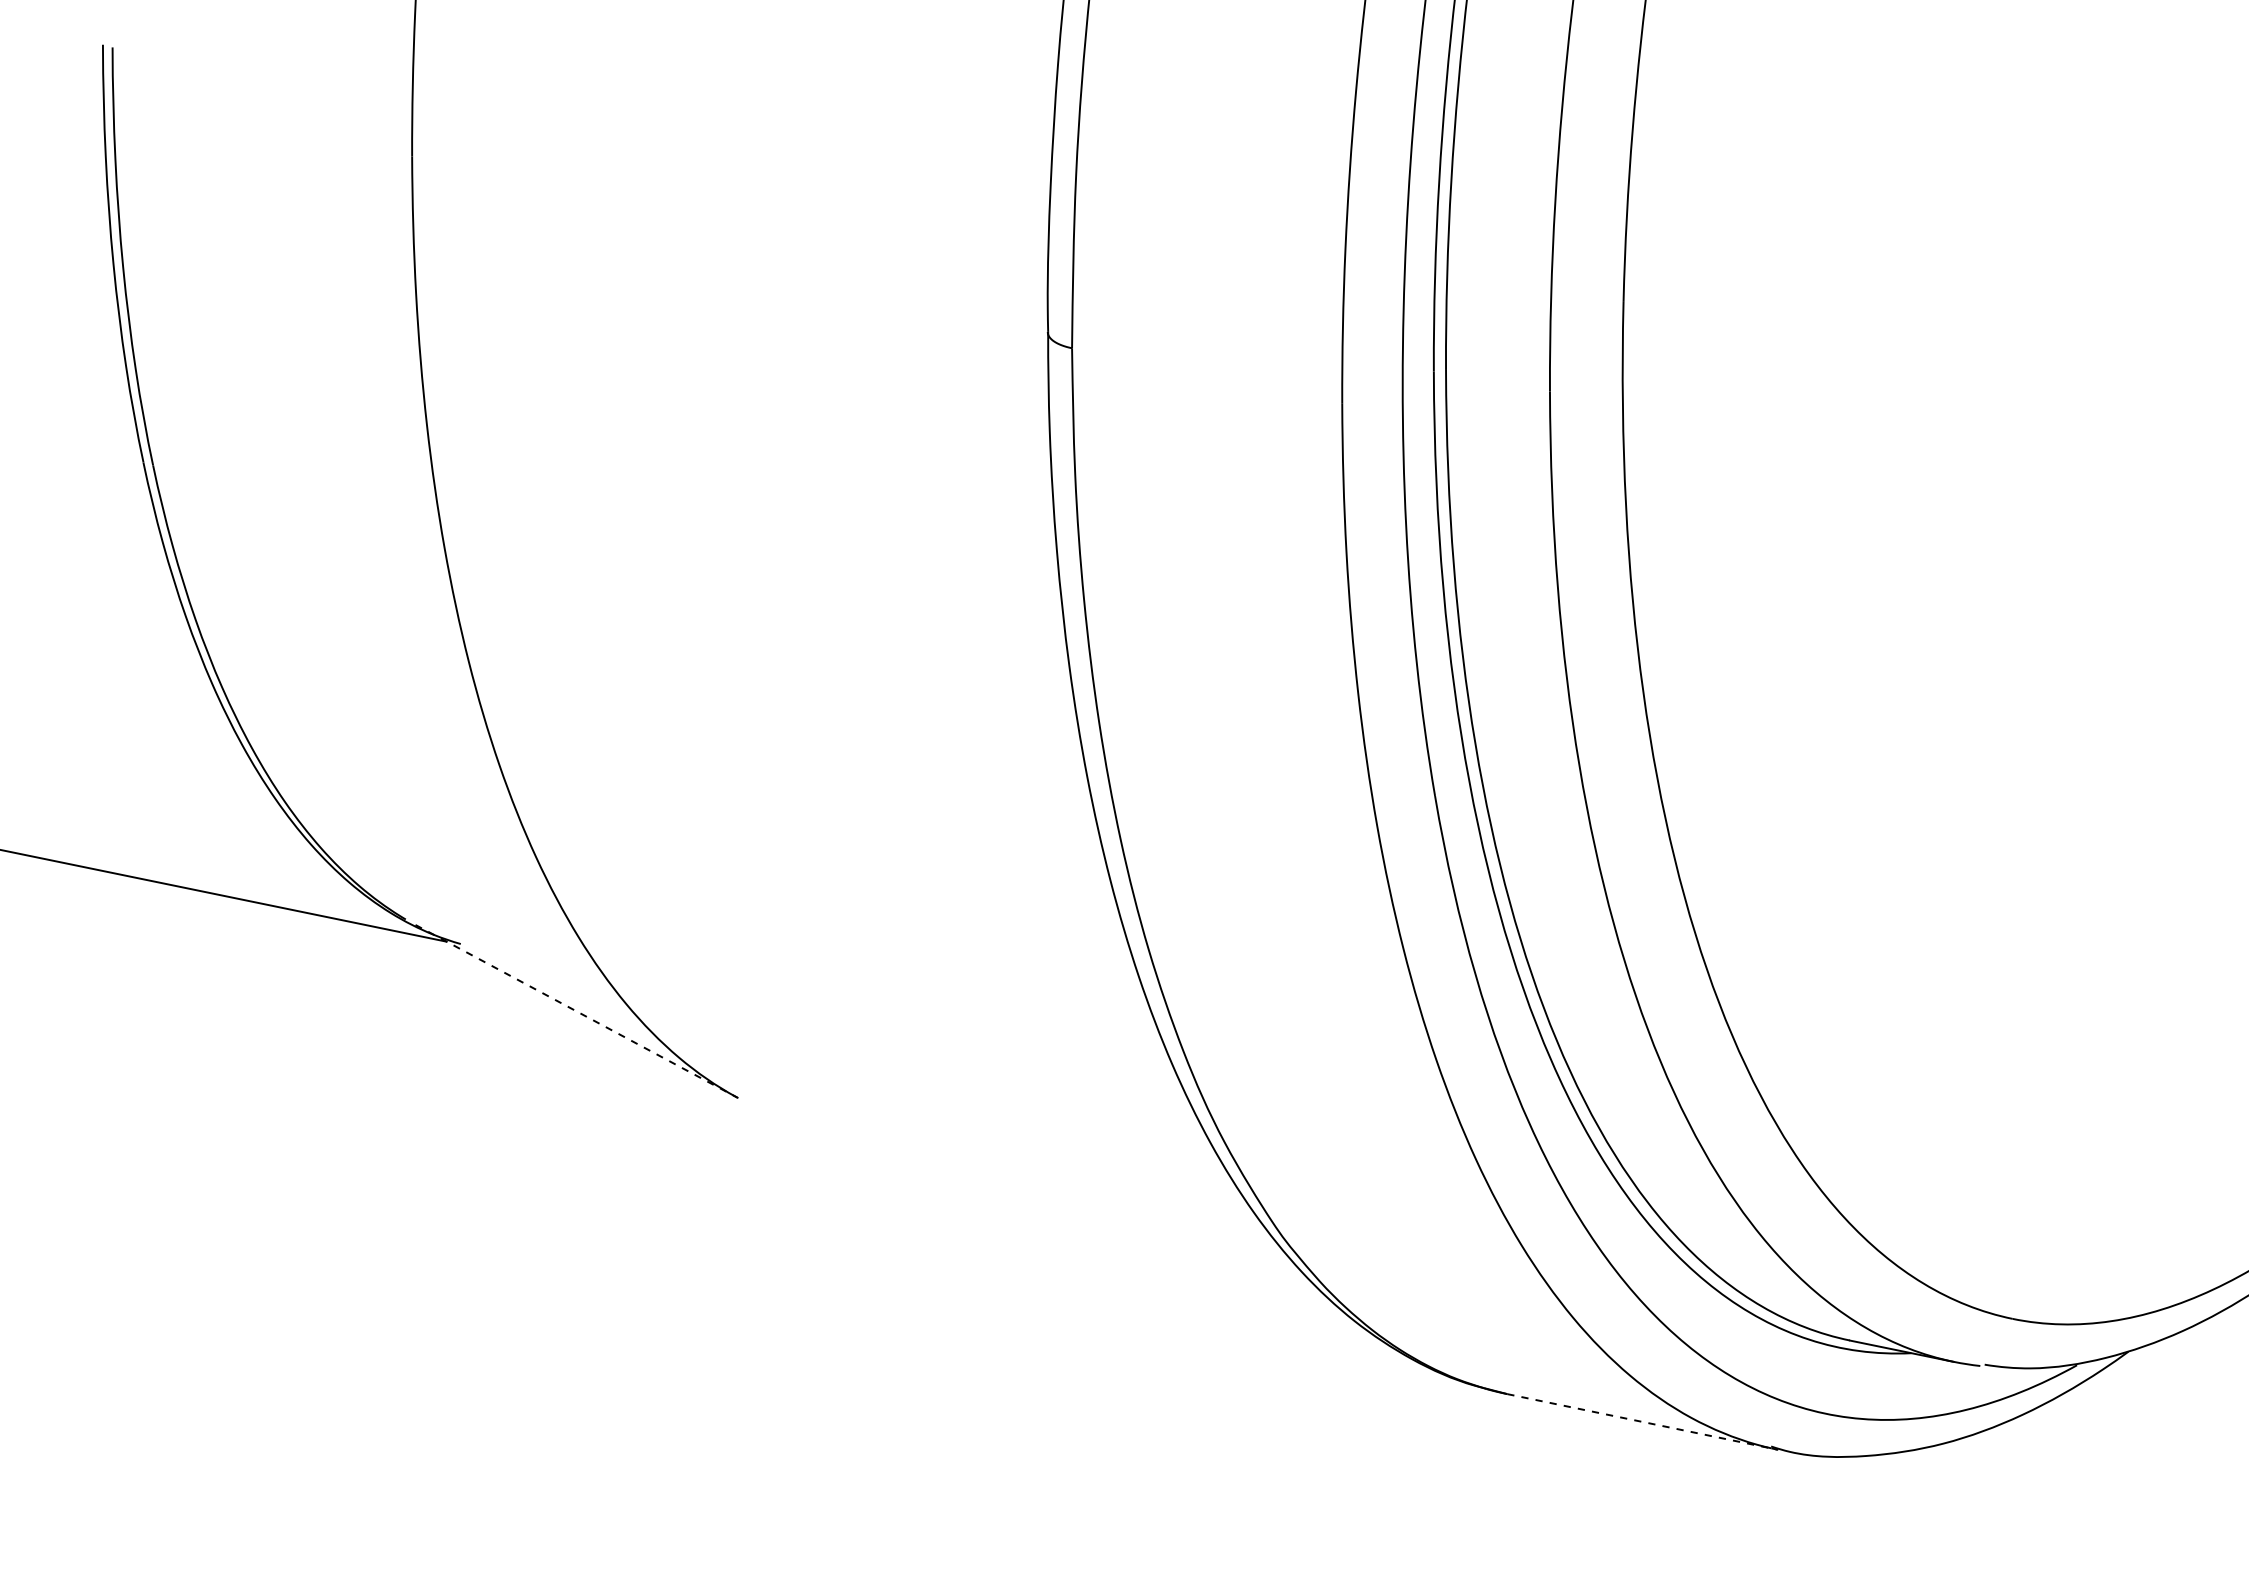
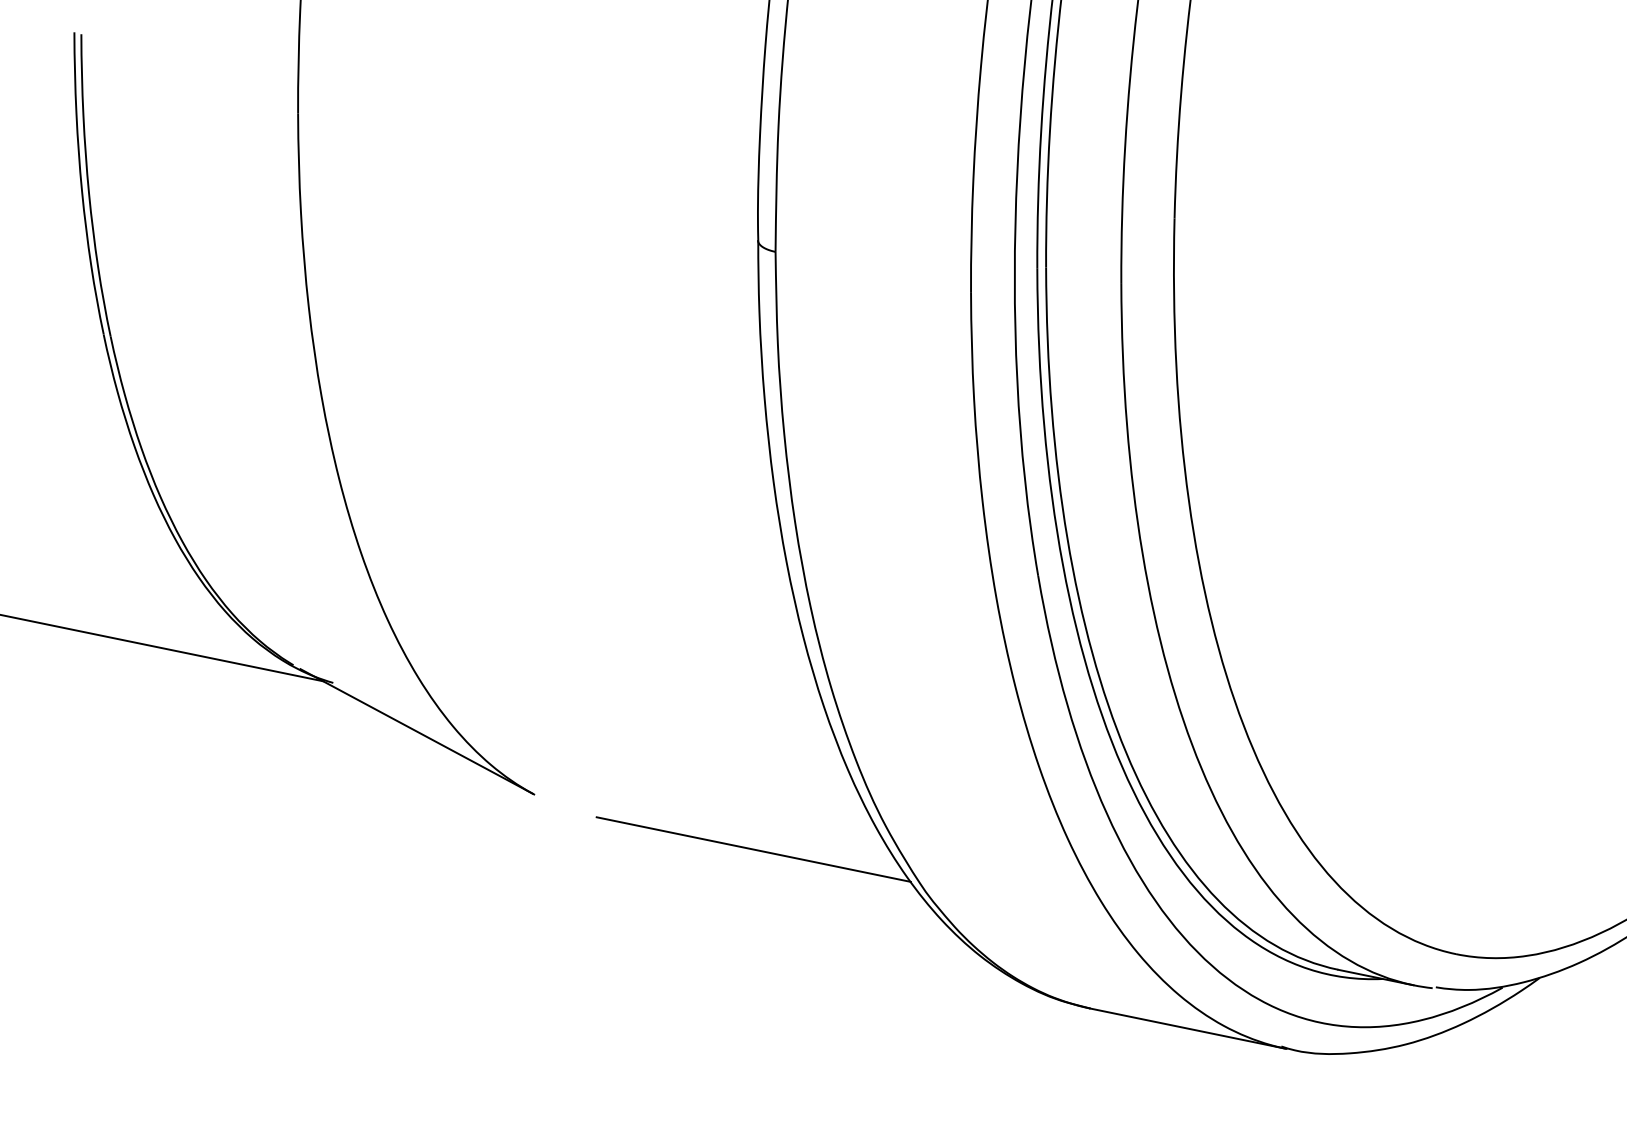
line: (577, 1011) -> (417, 731), dashed -> solid
line: (1041, 1174) -> (753, 849), added
line: (1643, 1422) -> (1188, 1029), dashed -> solid

